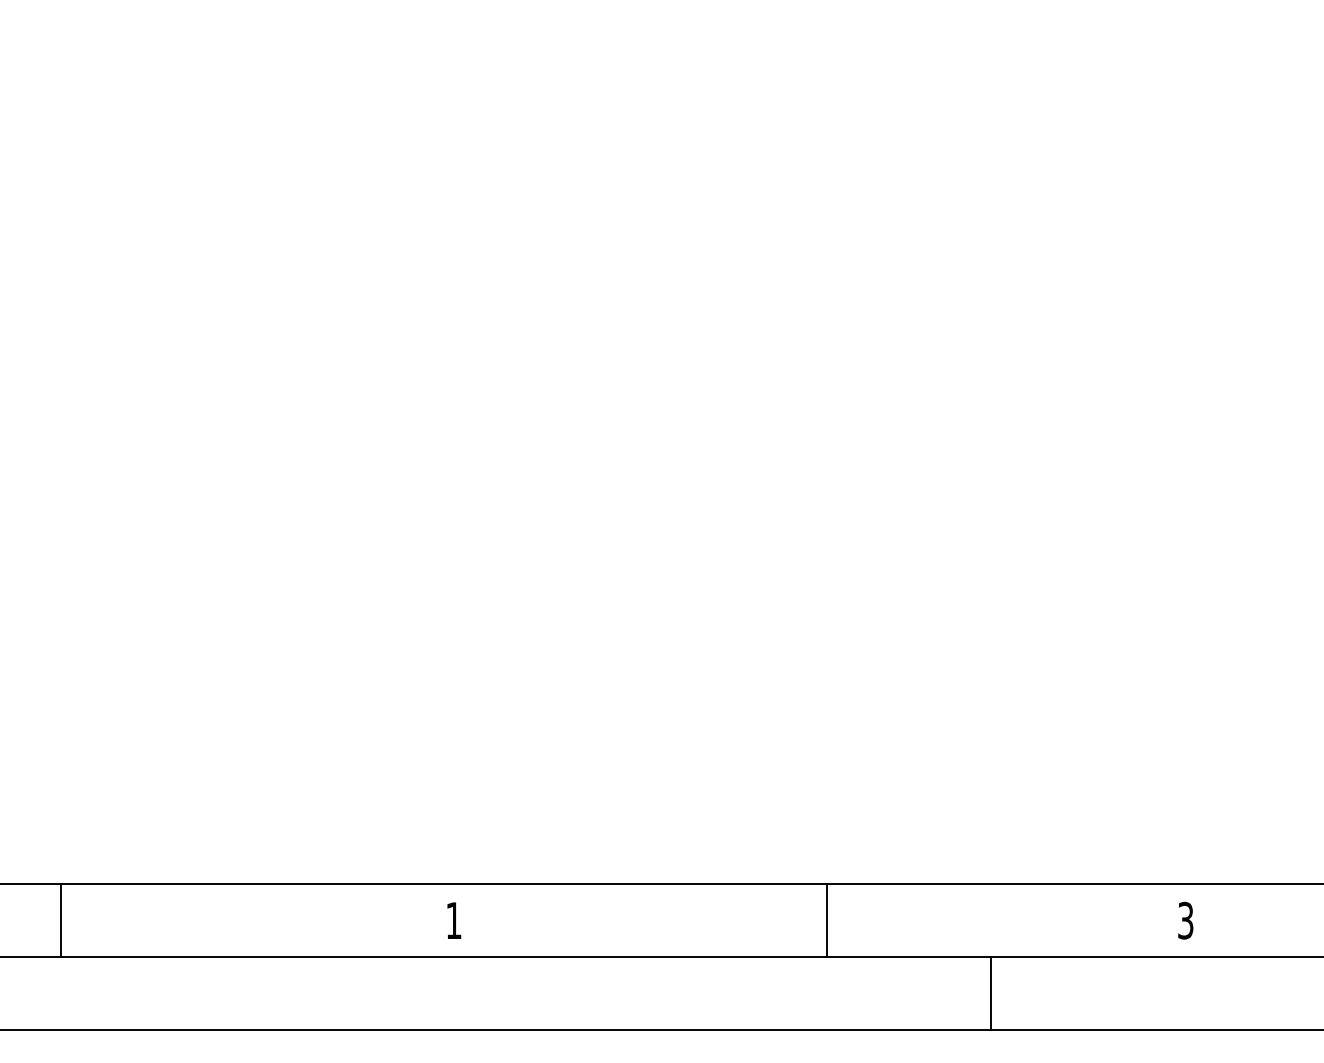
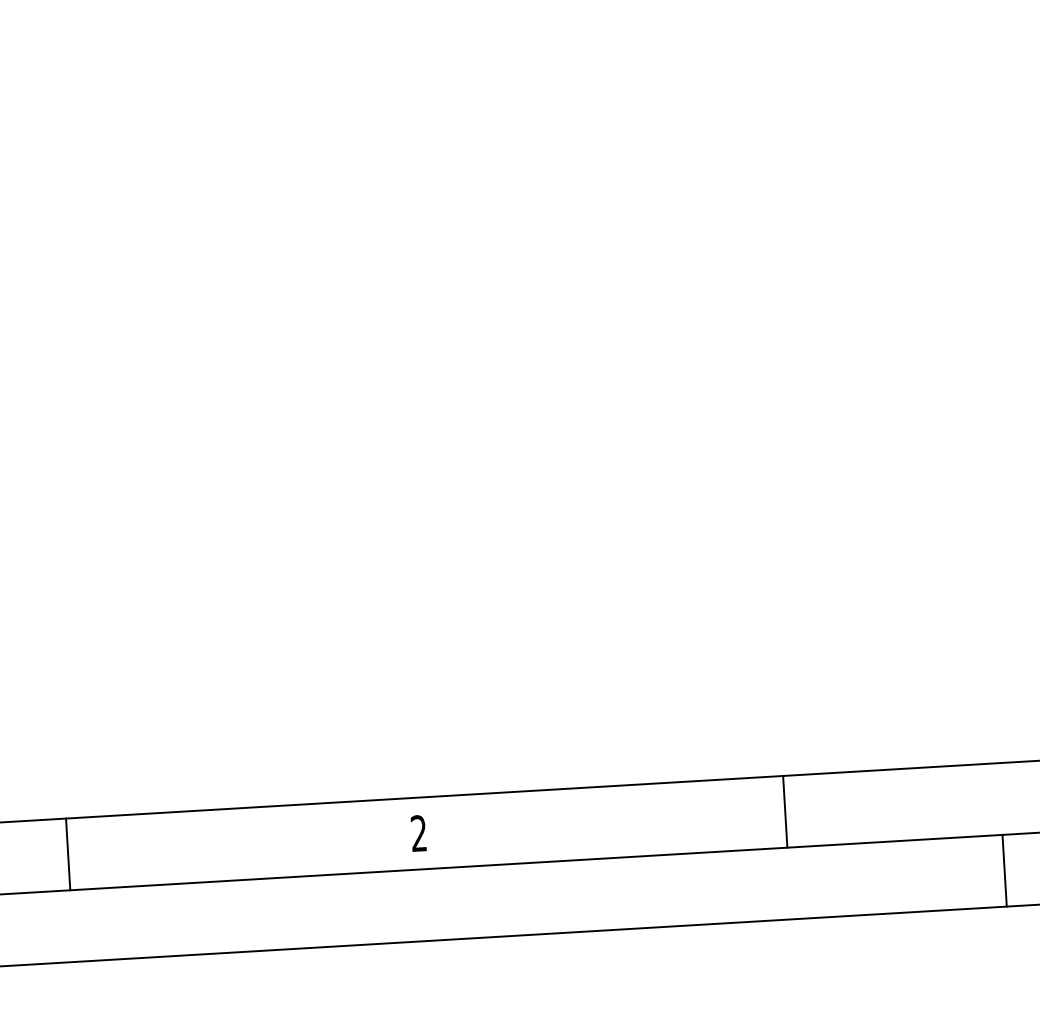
text: (453, 919) -> (418, 832), 1 -> 2
line: (60, 920) -> (68, 854), moved
line: (991, 993) -> (1004, 870), moved

